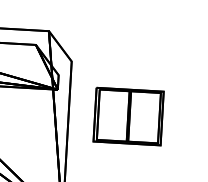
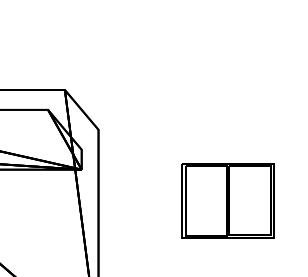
part: (128, 116) -> (227, 200), moved

